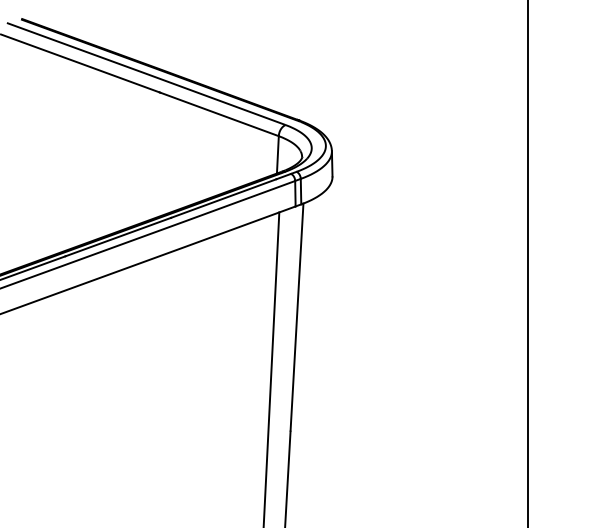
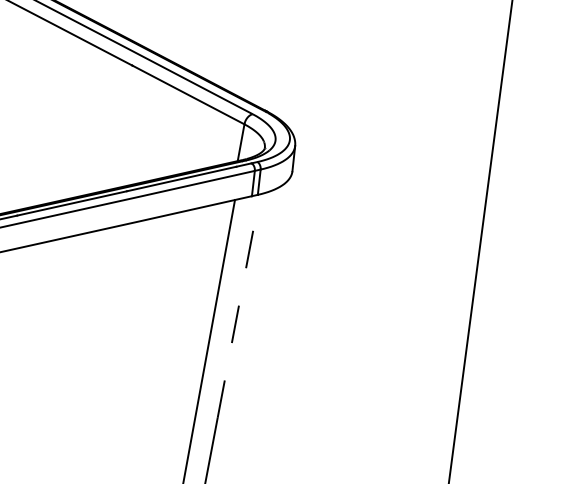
line: (297, 317) -> (239, 306), solid -> dashed

